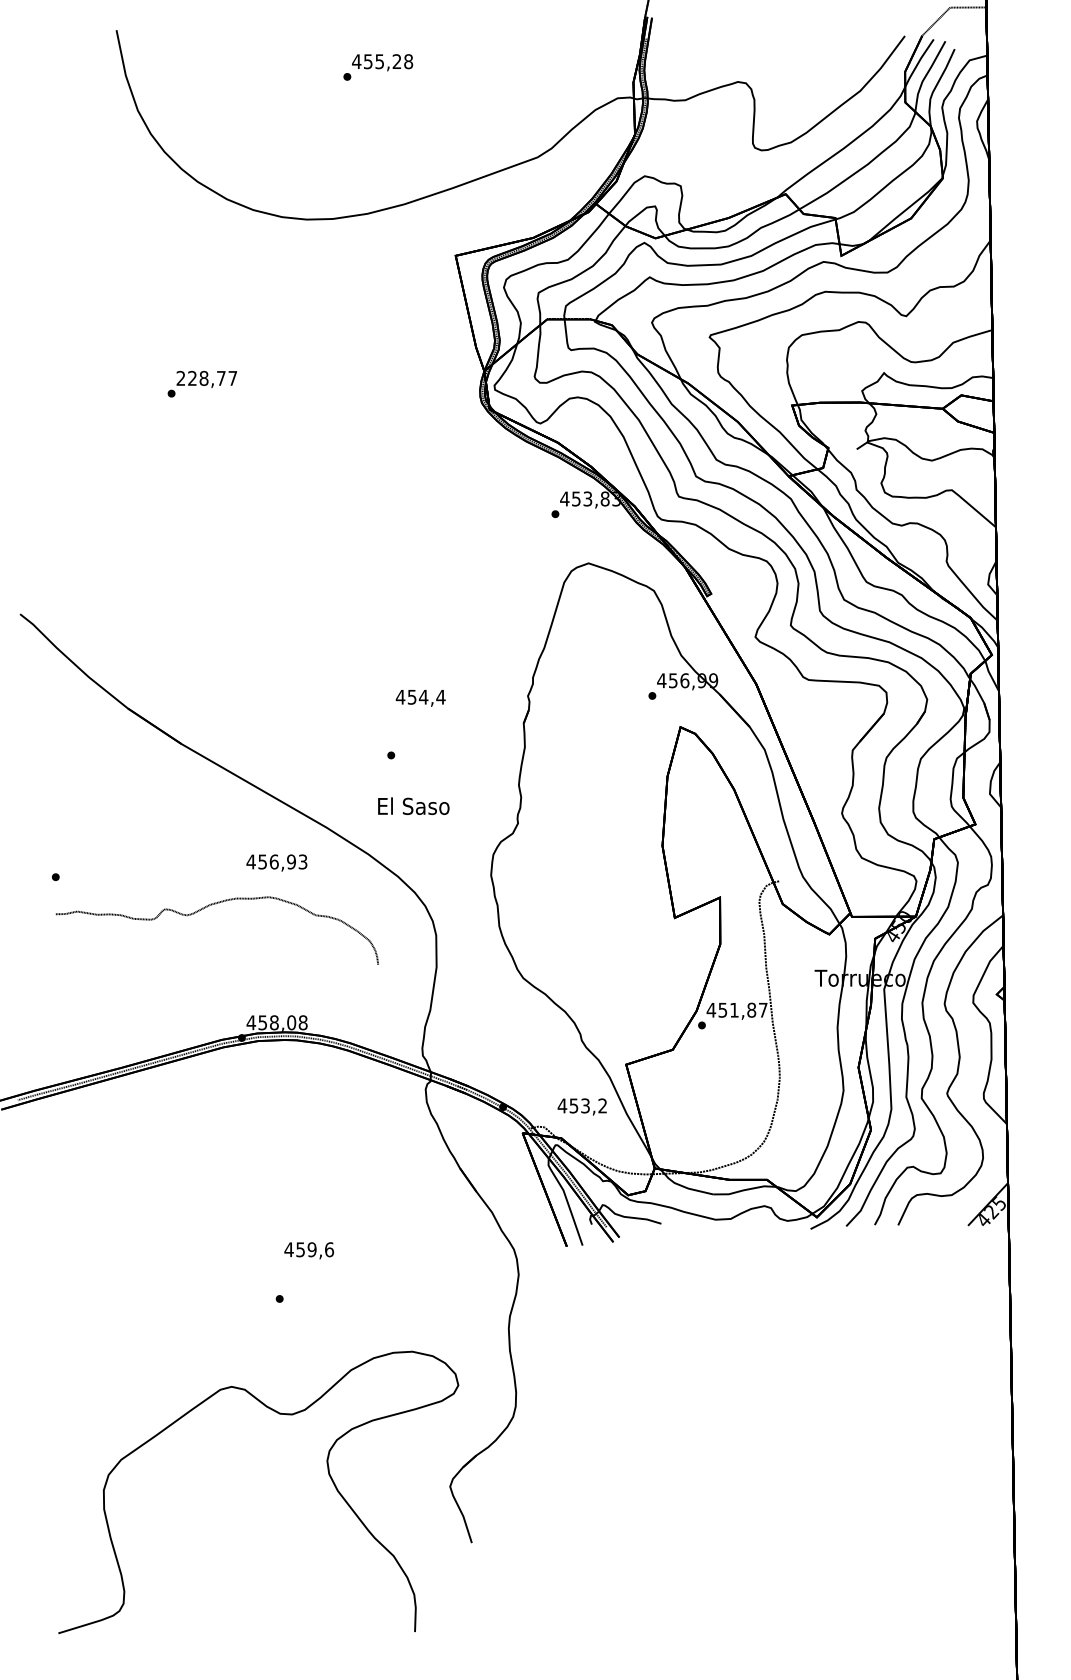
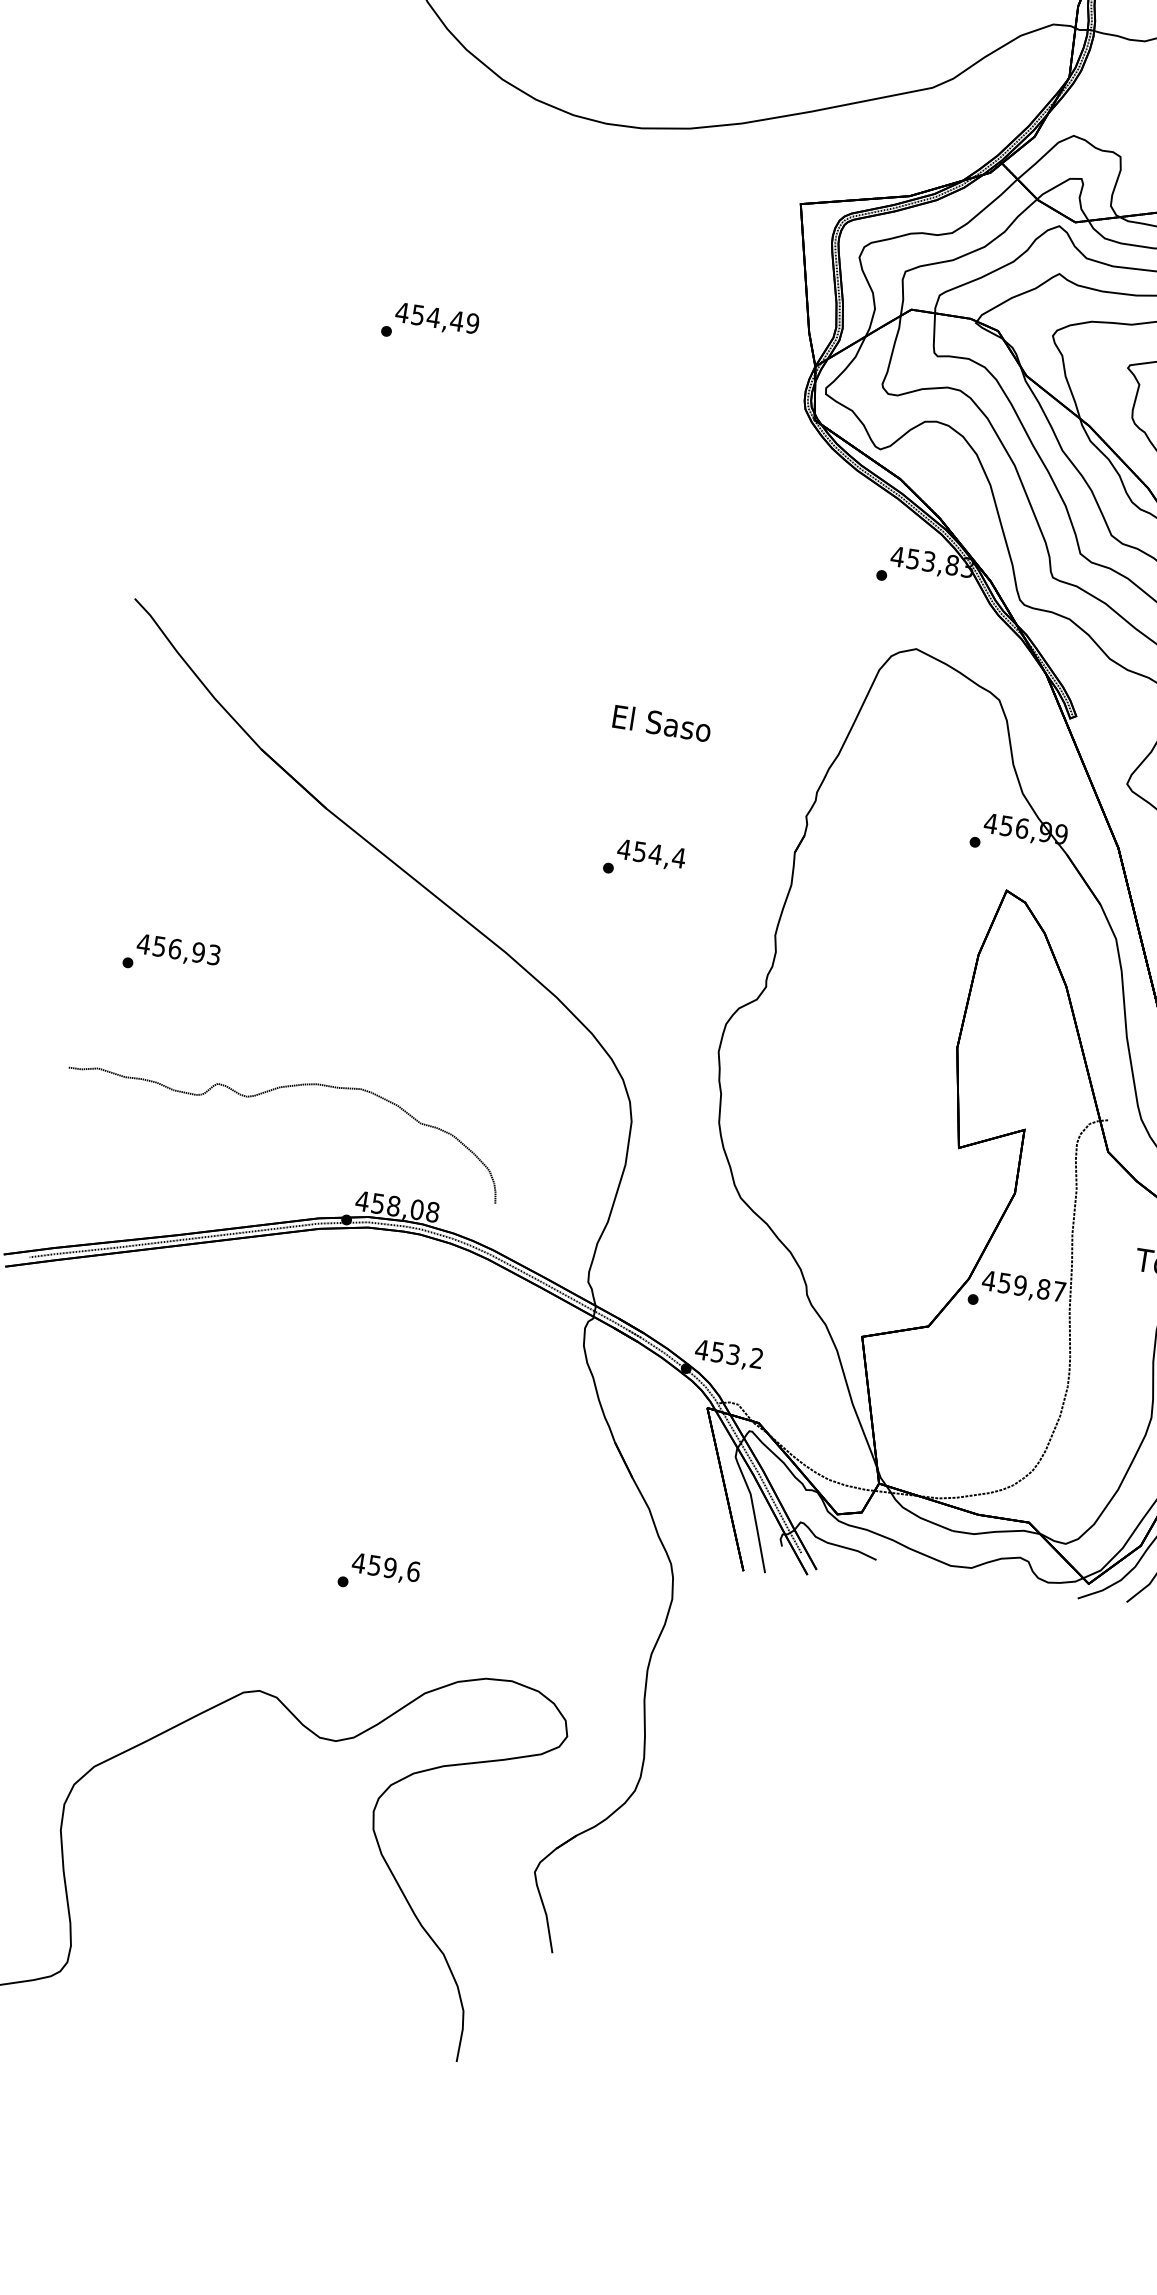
text: (206, 377) -> (437, 316), 228,77 -> 454,49
text: (420, 698) -> (651, 855), moved
text: (413, 805) -> (661, 722), moved
text: (276, 862) -> (178, 950), moved
curve: (205, 908) -> (272, 1091), moved
text: (733, 1009) -> (1019, 1284), 451,87 -> 459,87
text: (581, 1106) -> (727, 1354), moved
text: (308, 1250) -> (385, 1568), moved

